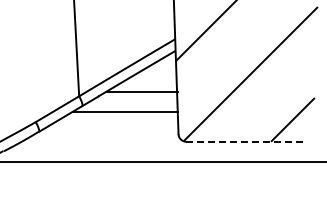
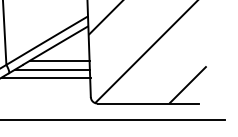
line: (132, 102) -> (51, 70), added
line: (246, 141) -> (148, 103), dashed -> solid

